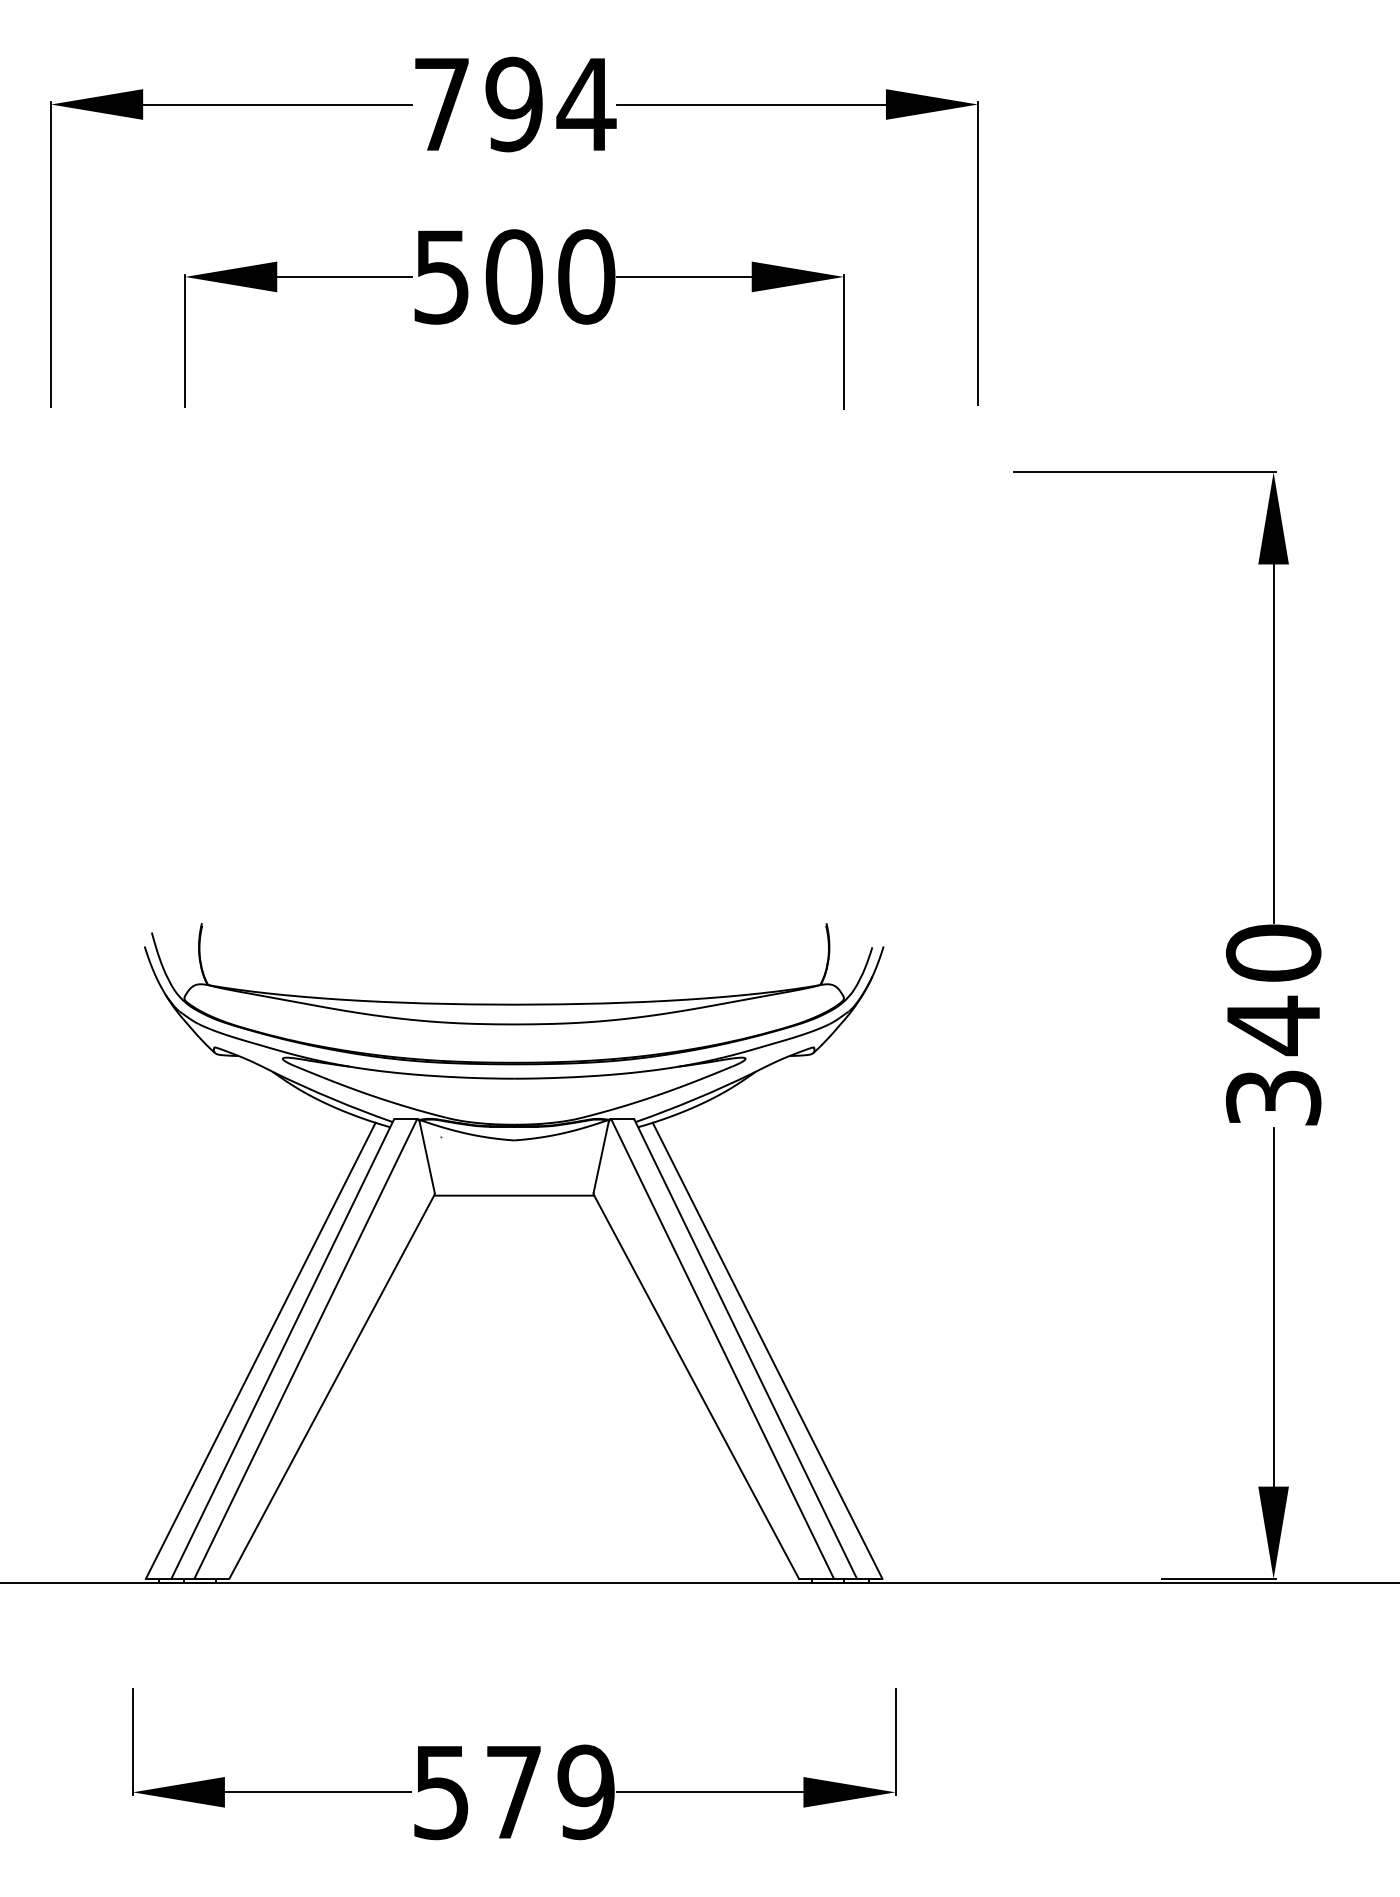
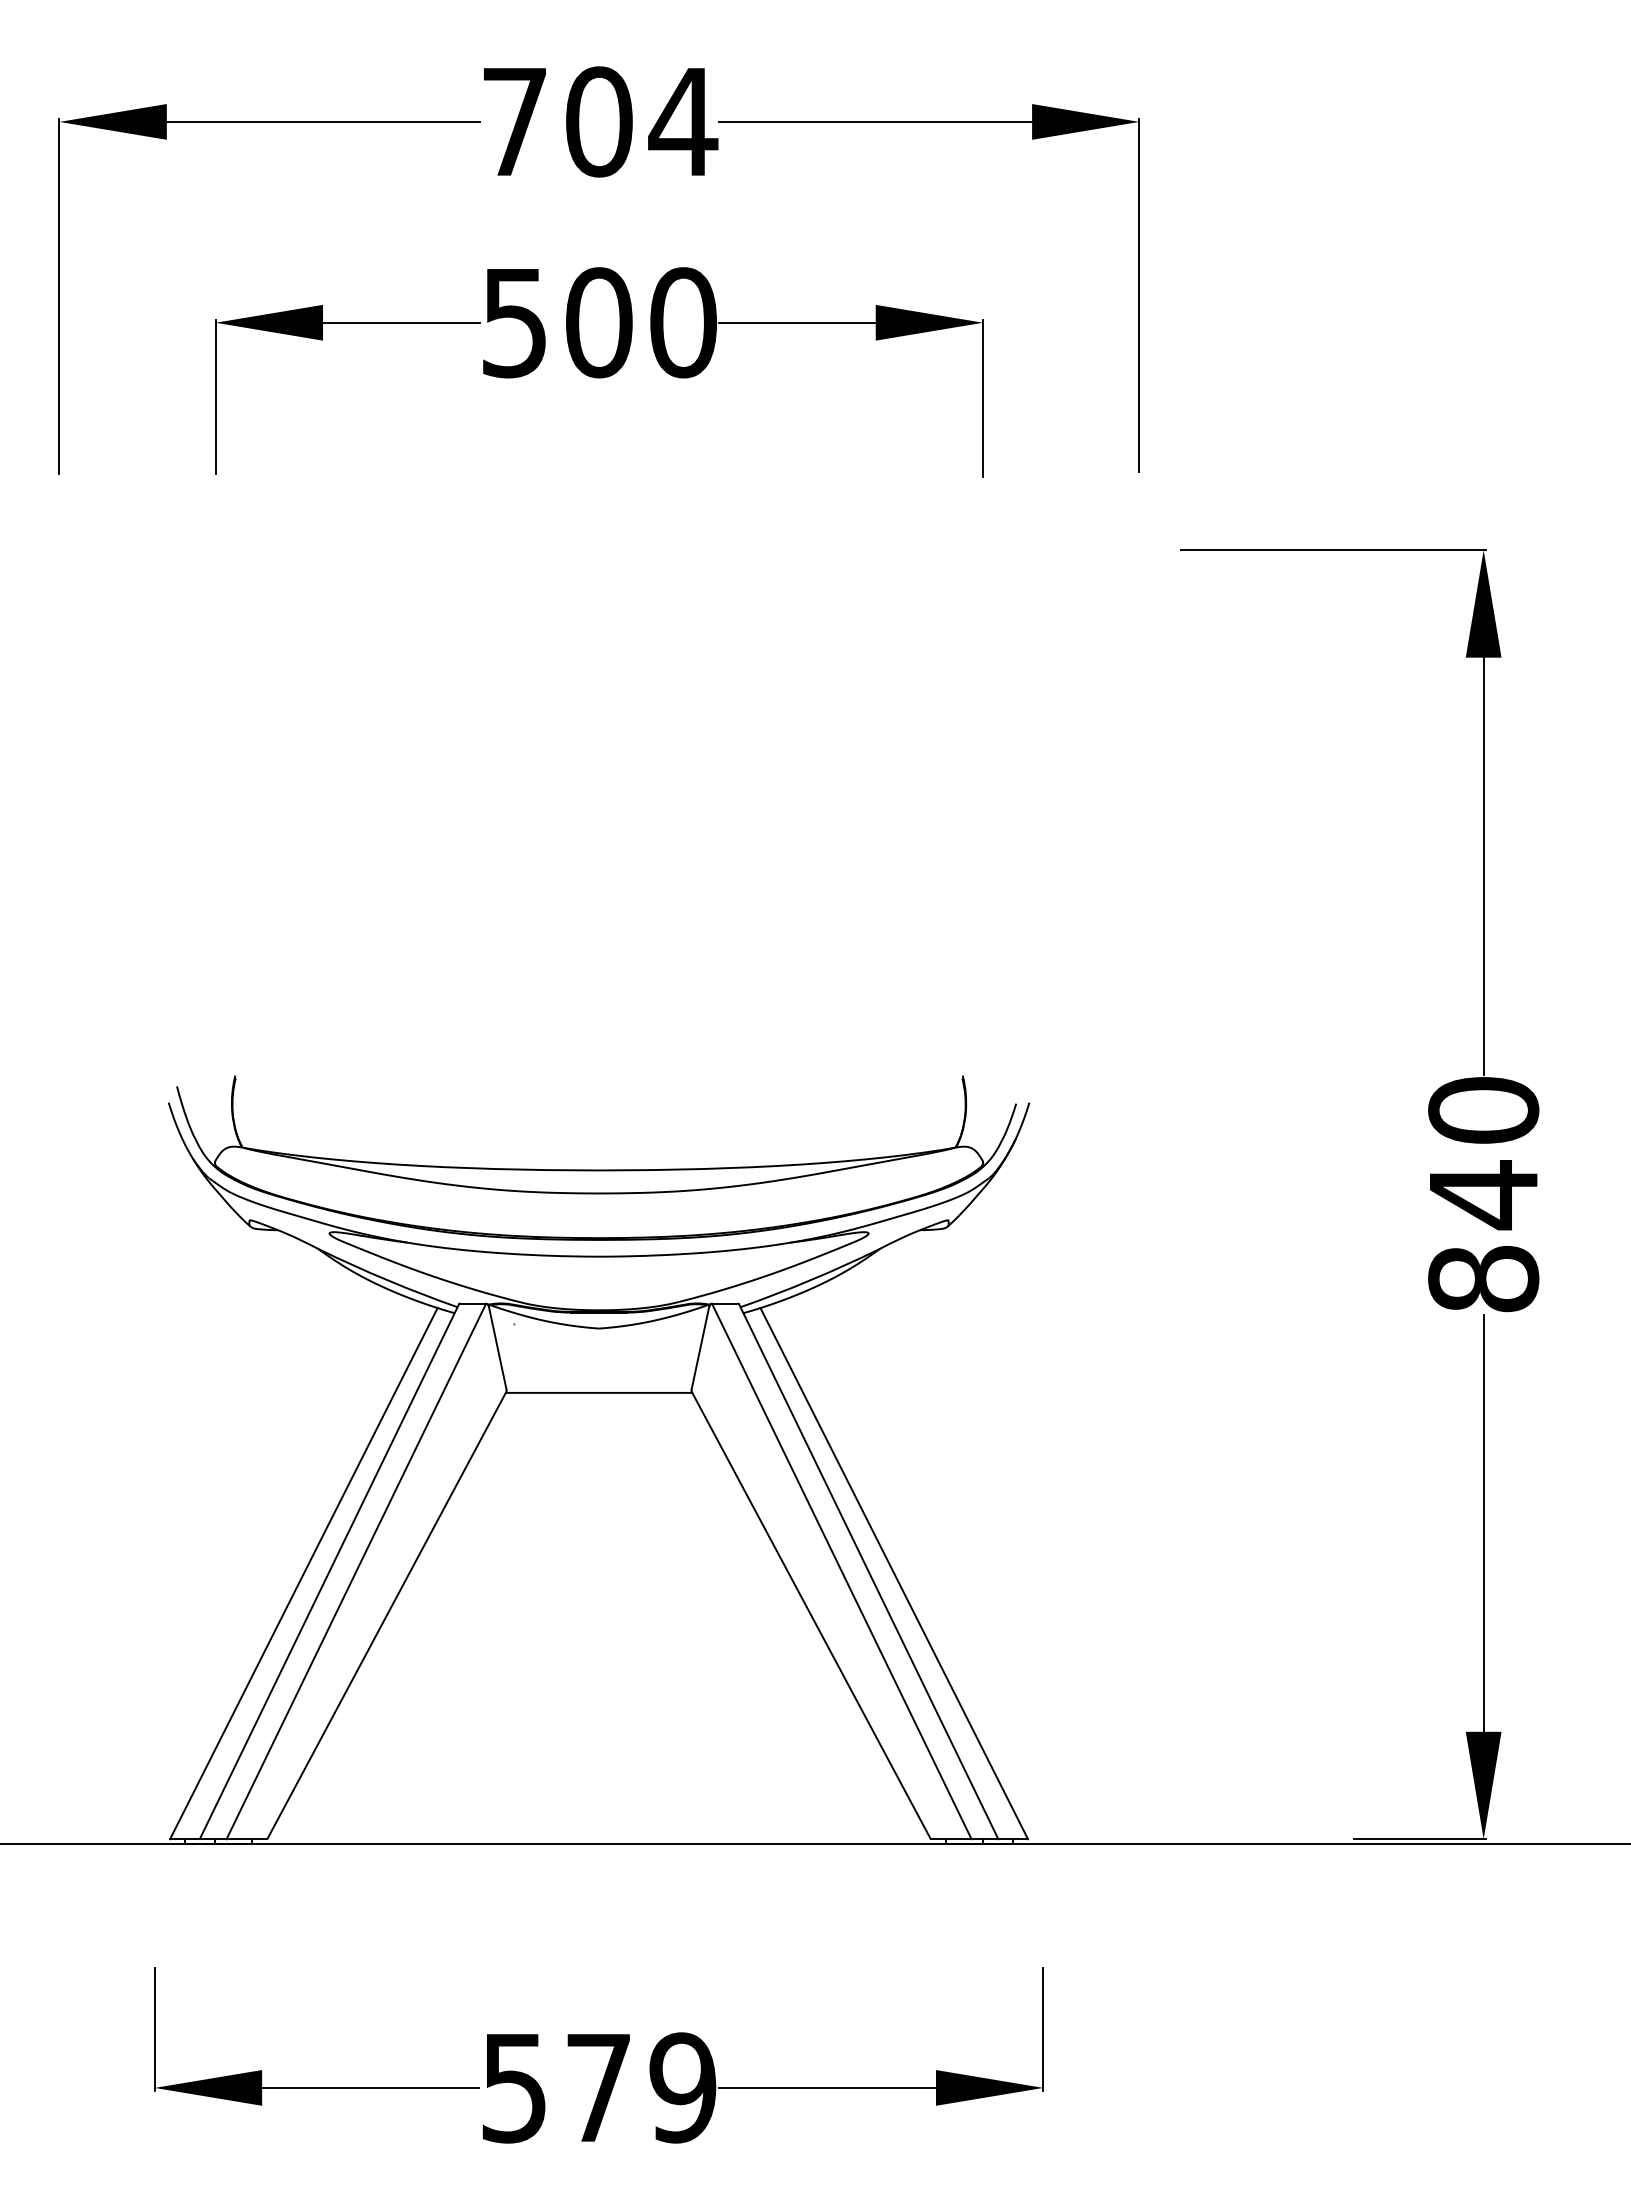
text: (513, 104) -> (598, 121), 794 -> 704
text: (1273, 1097) -> (1483, 1278), 340 -> 840

